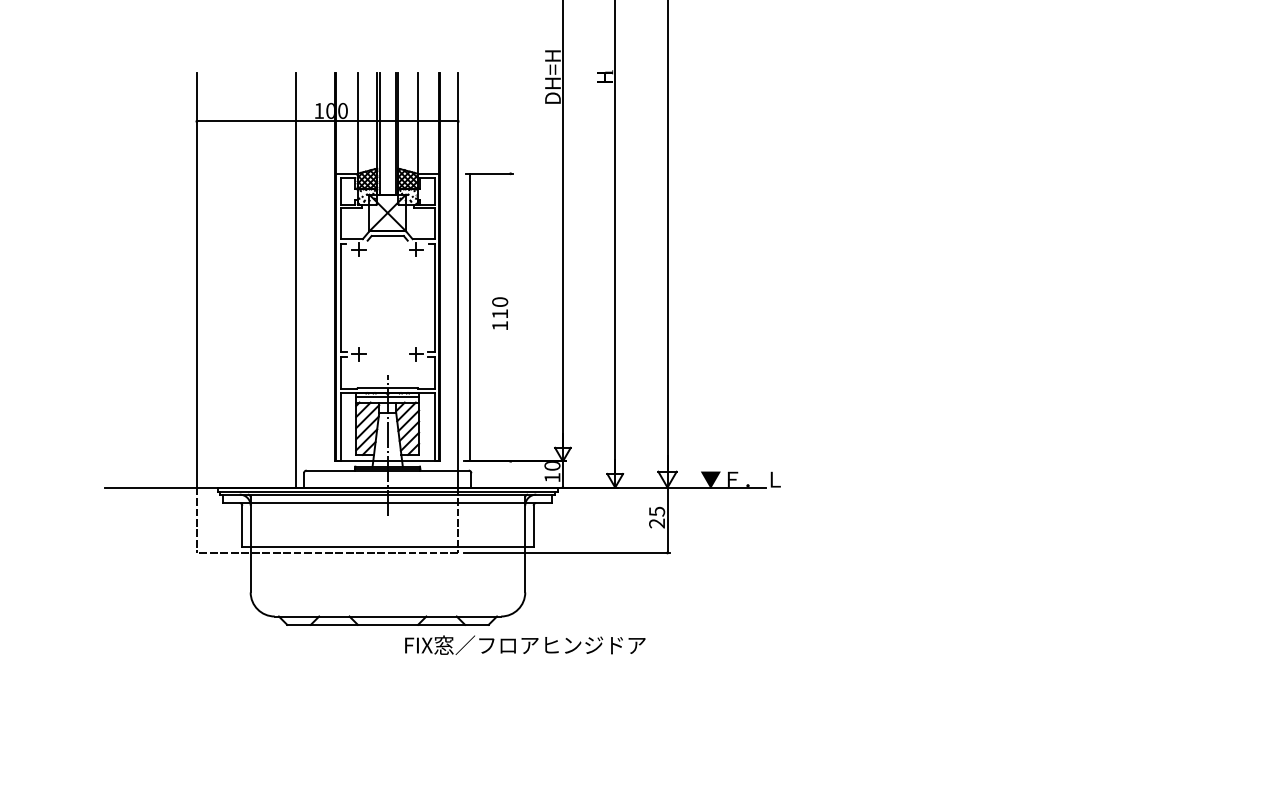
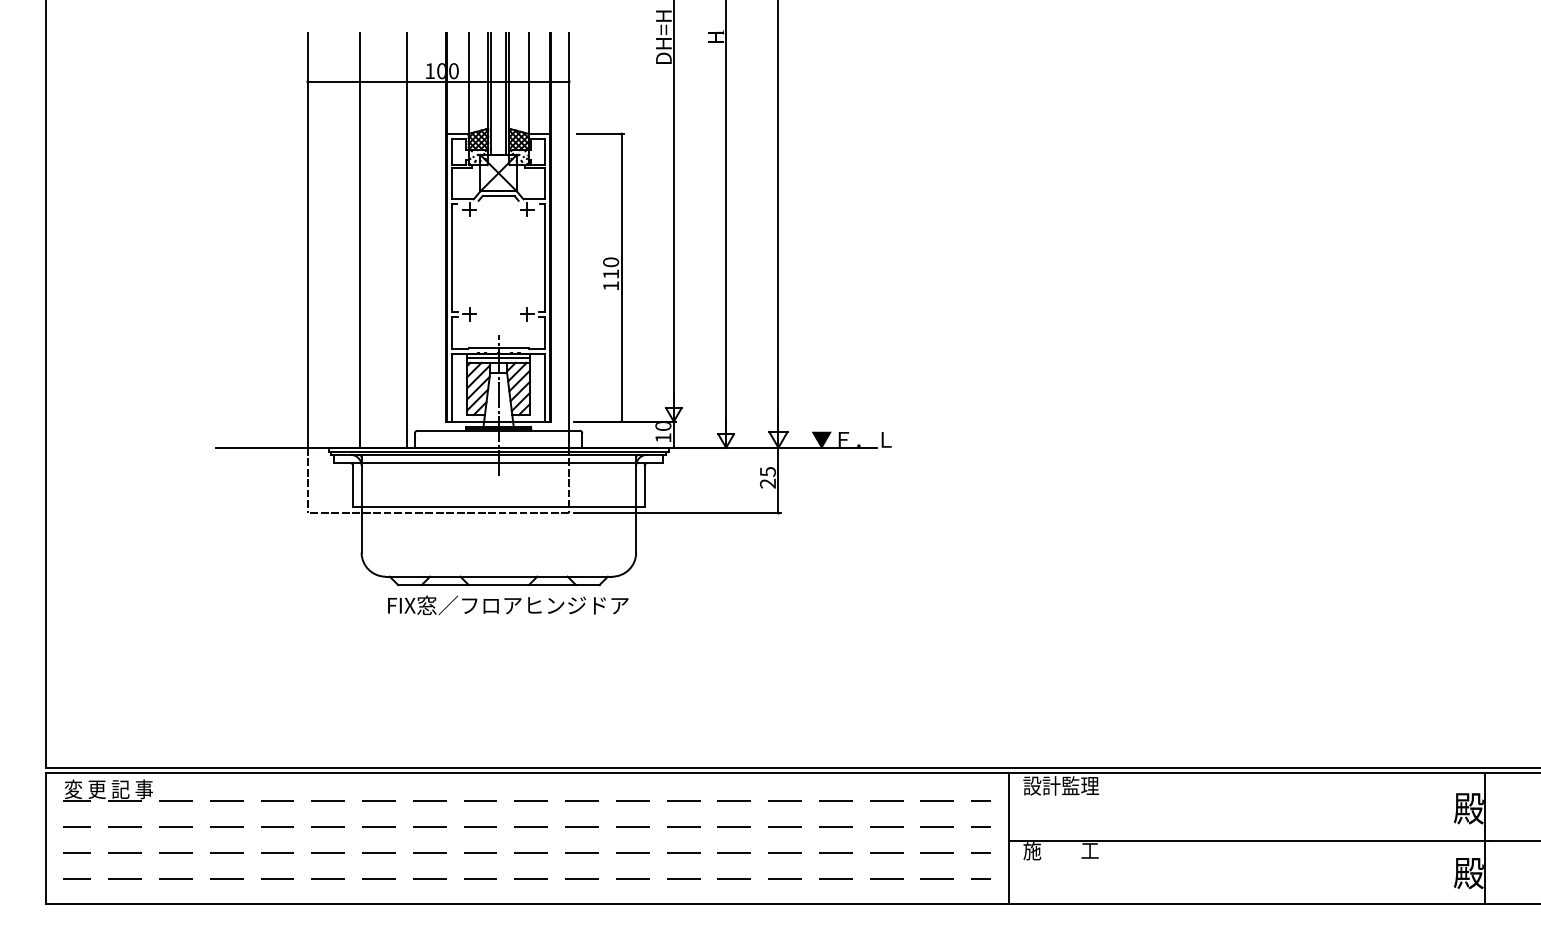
line: (249, 280) -> (360, 240), added
line: (469, 317) -> (621, 277), moved
text: (525, 644) -> (508, 604), moved

